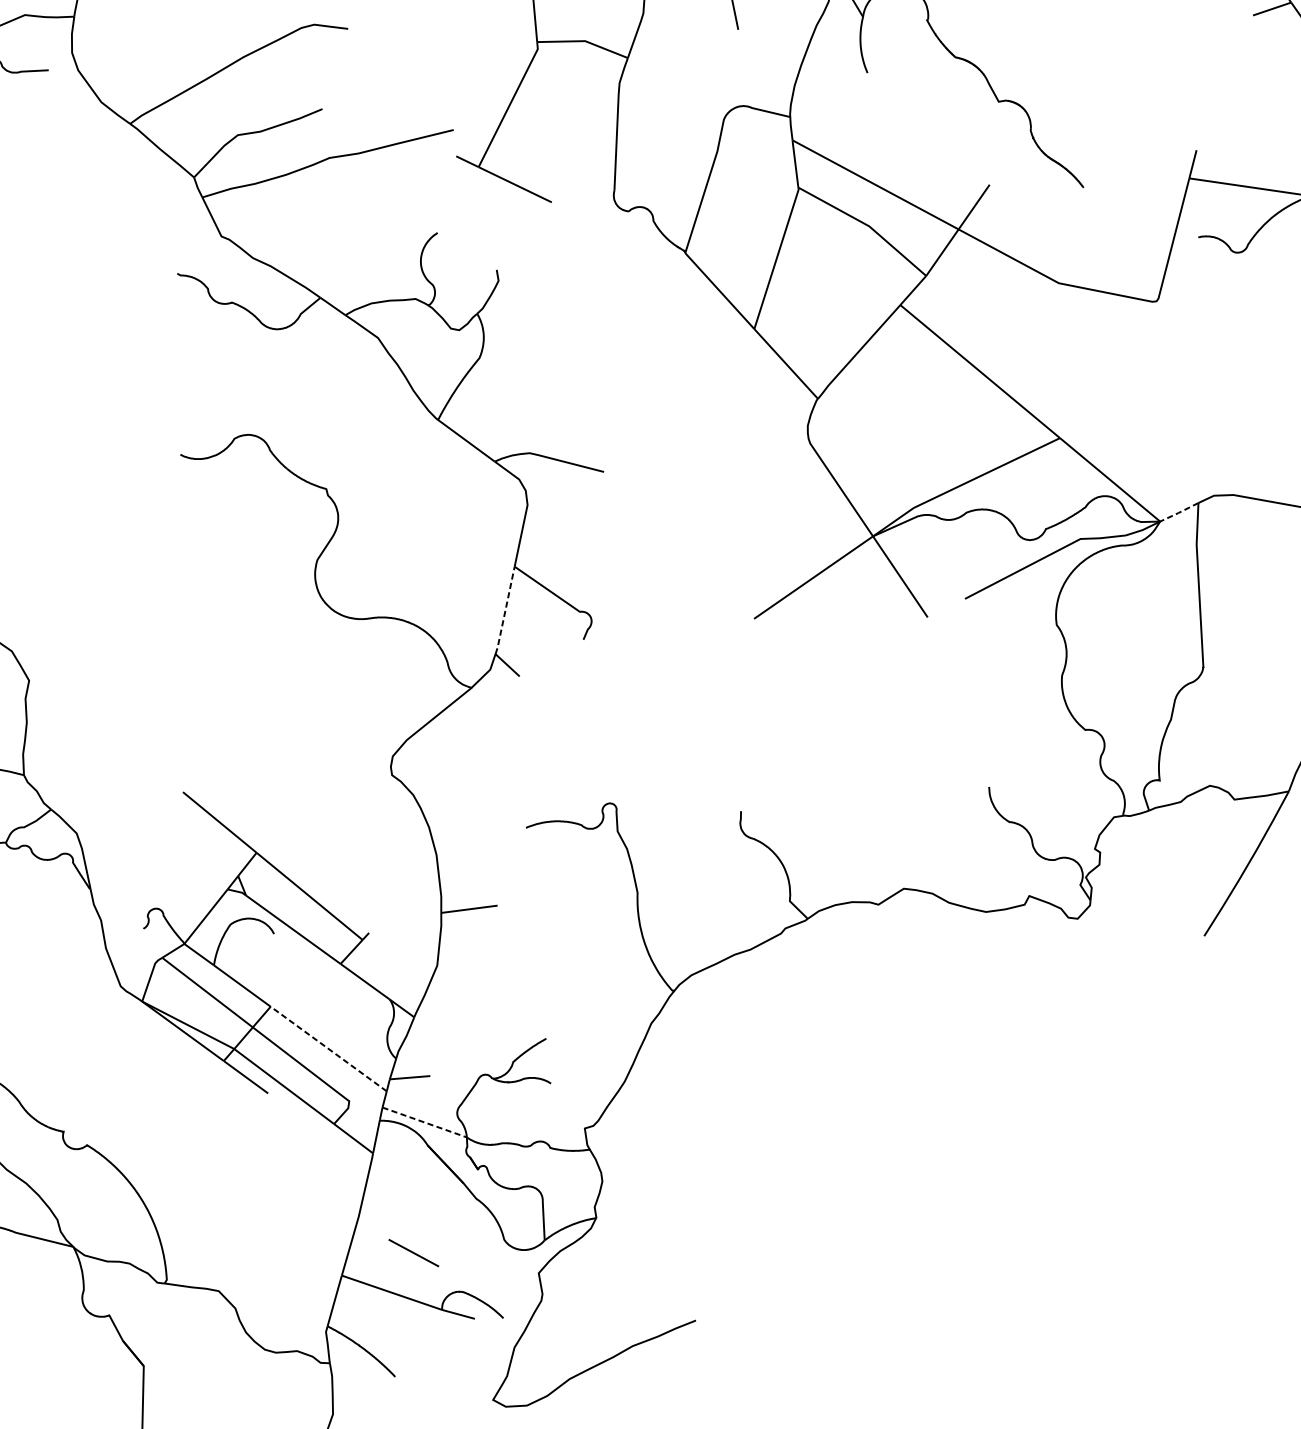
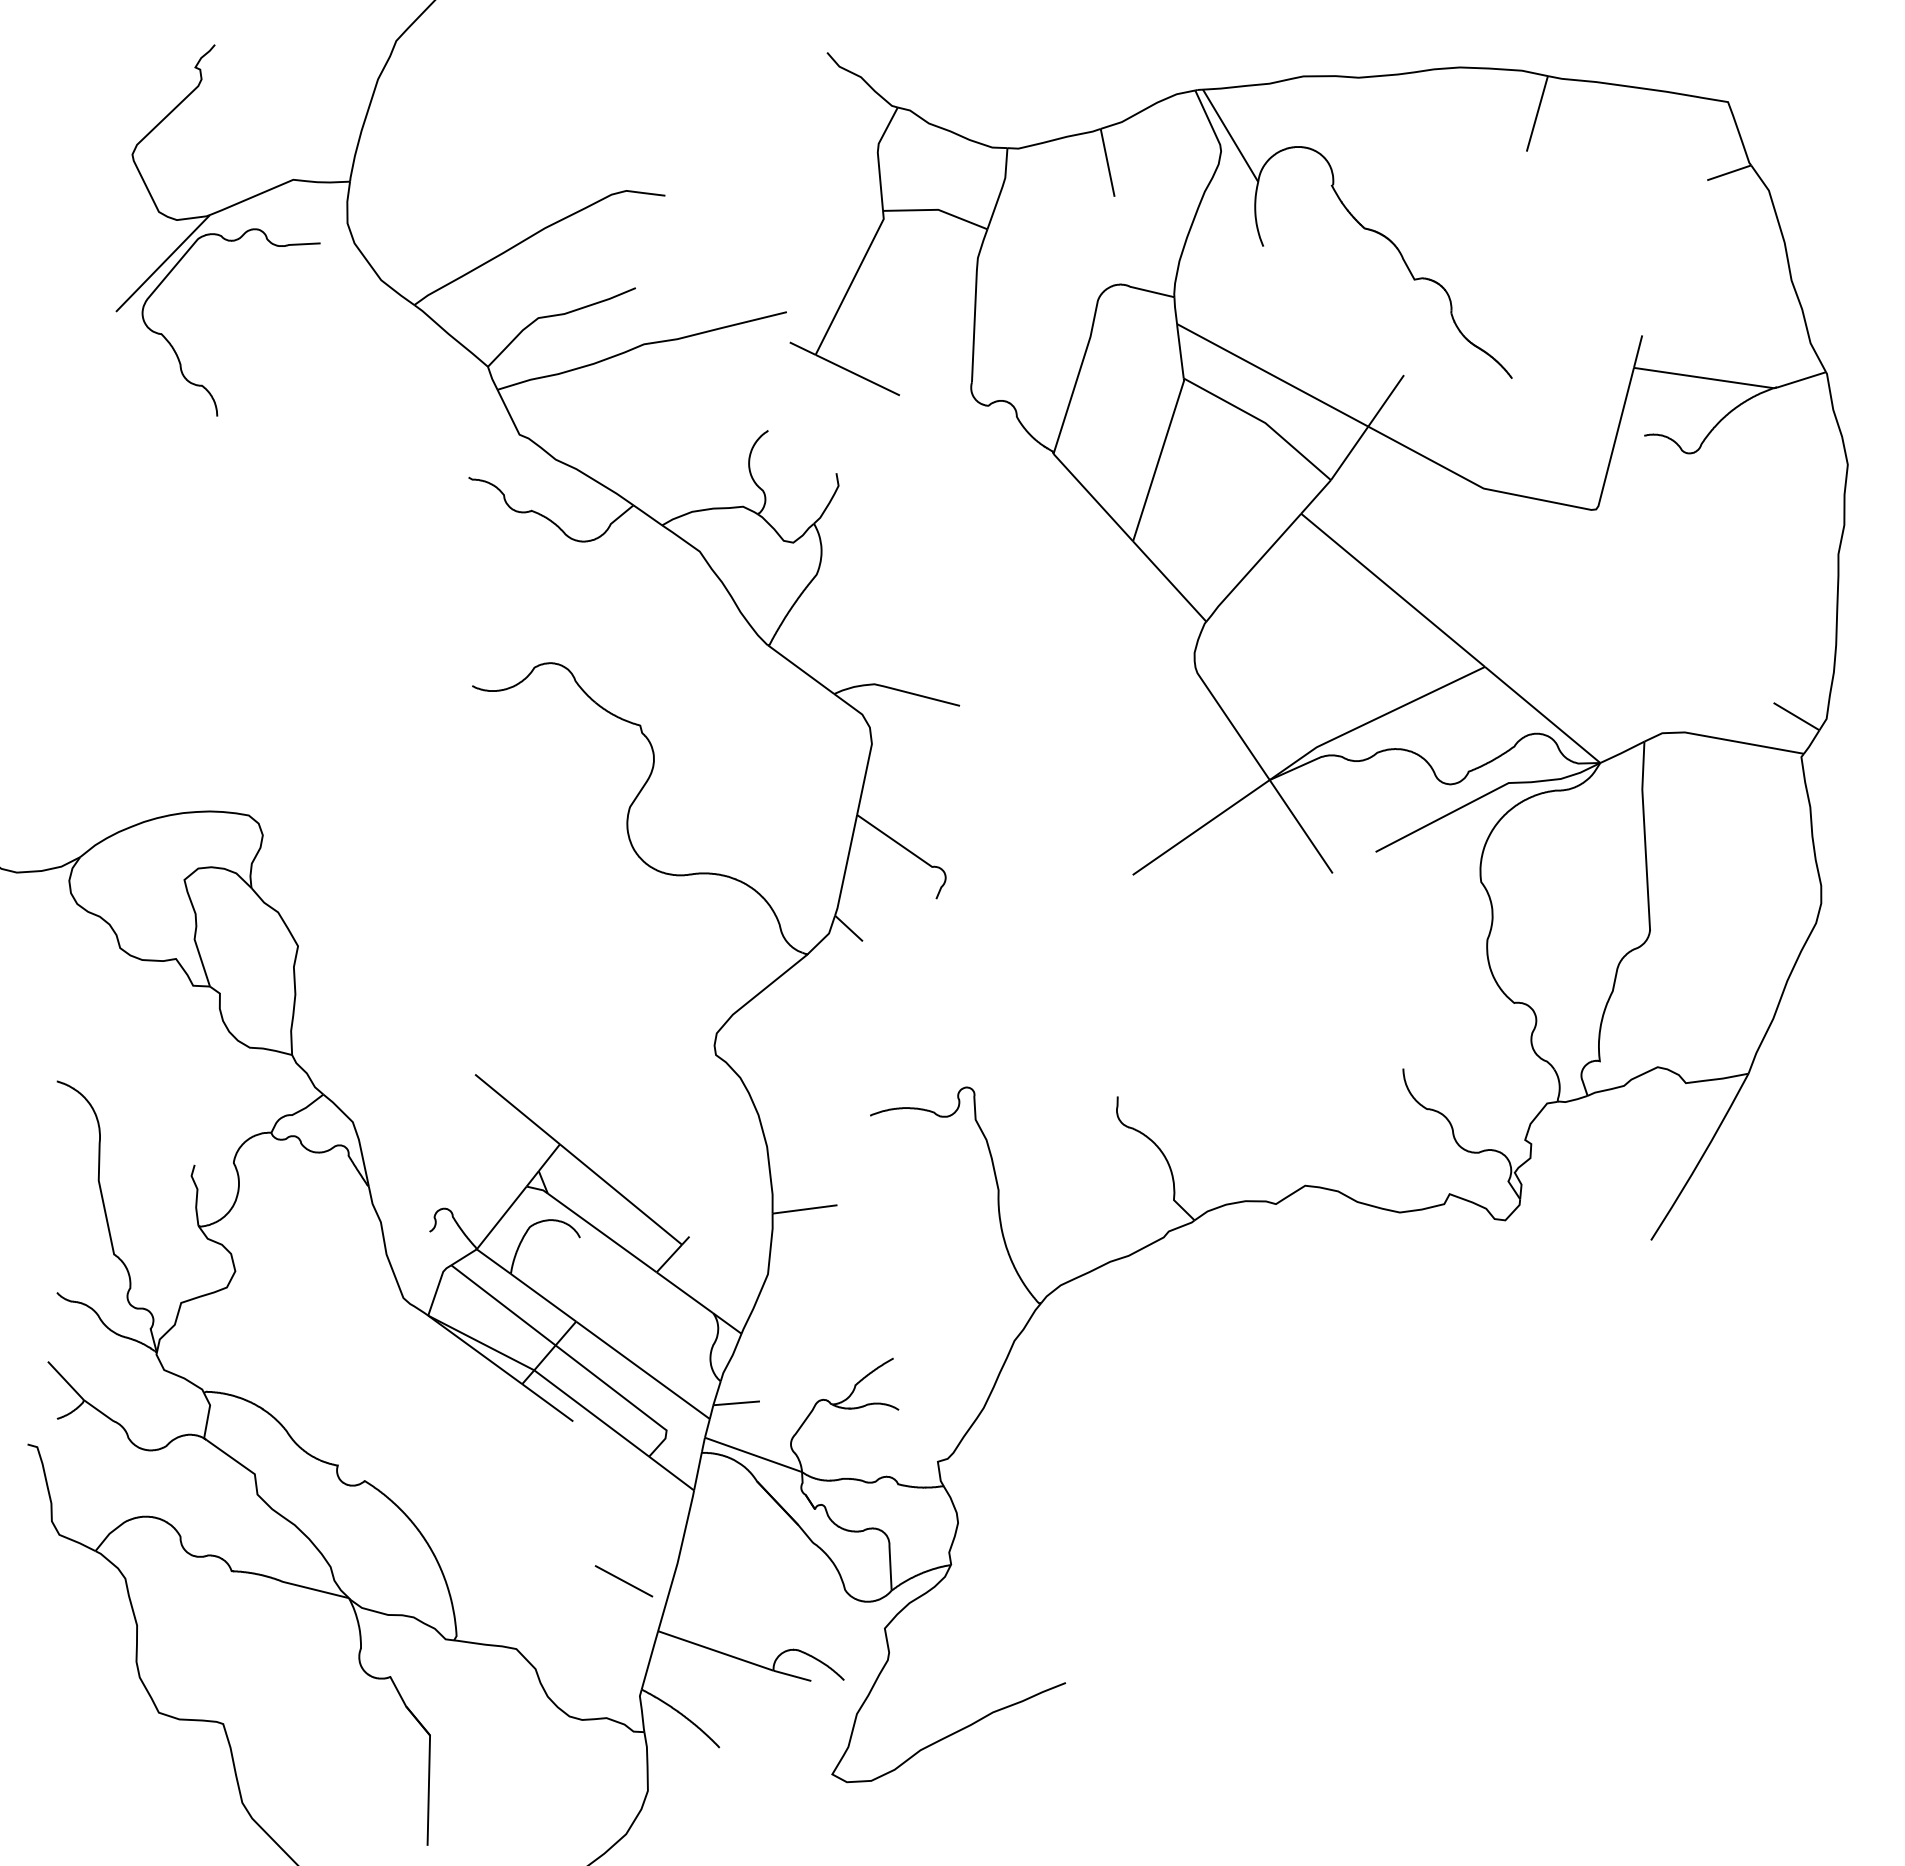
line: (1178, 513) -> (1621, 753), dashed -> solid
line: (505, 610) -> (846, 865), dashed -> solid
line: (329, 1049) -> (643, 1370), dashed -> solid
line: (424, 1123) -> (753, 1455), dashed -> solid
line: (413, 1253) -> (623, 1581), moved

